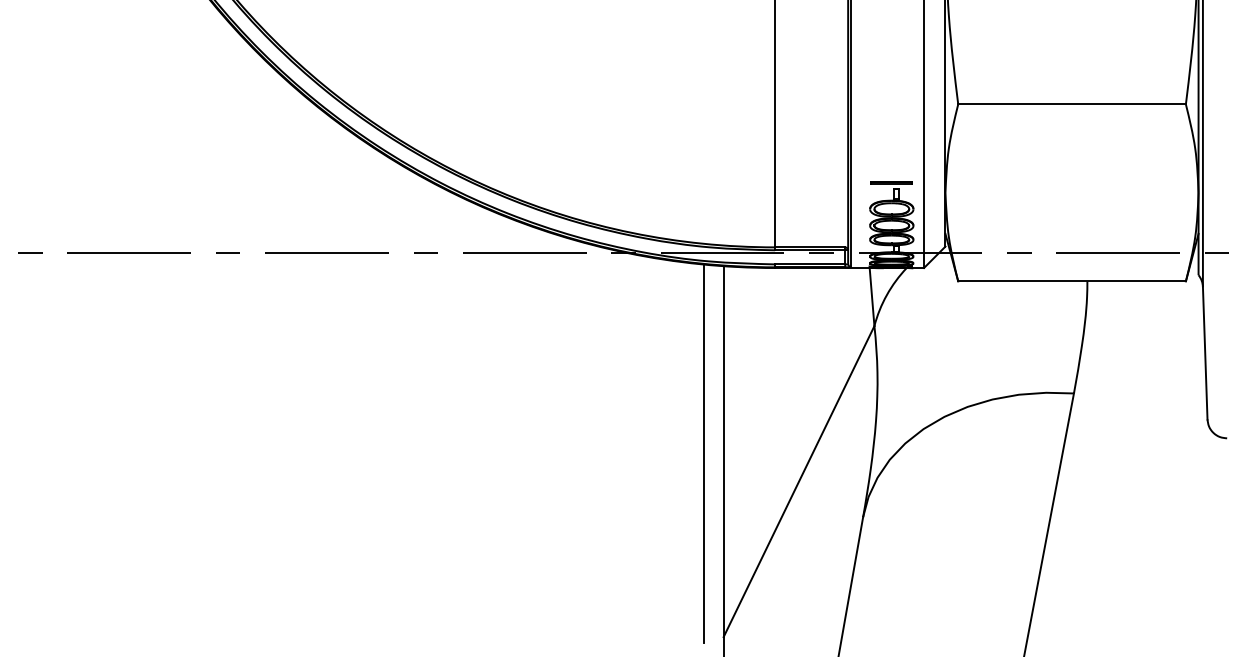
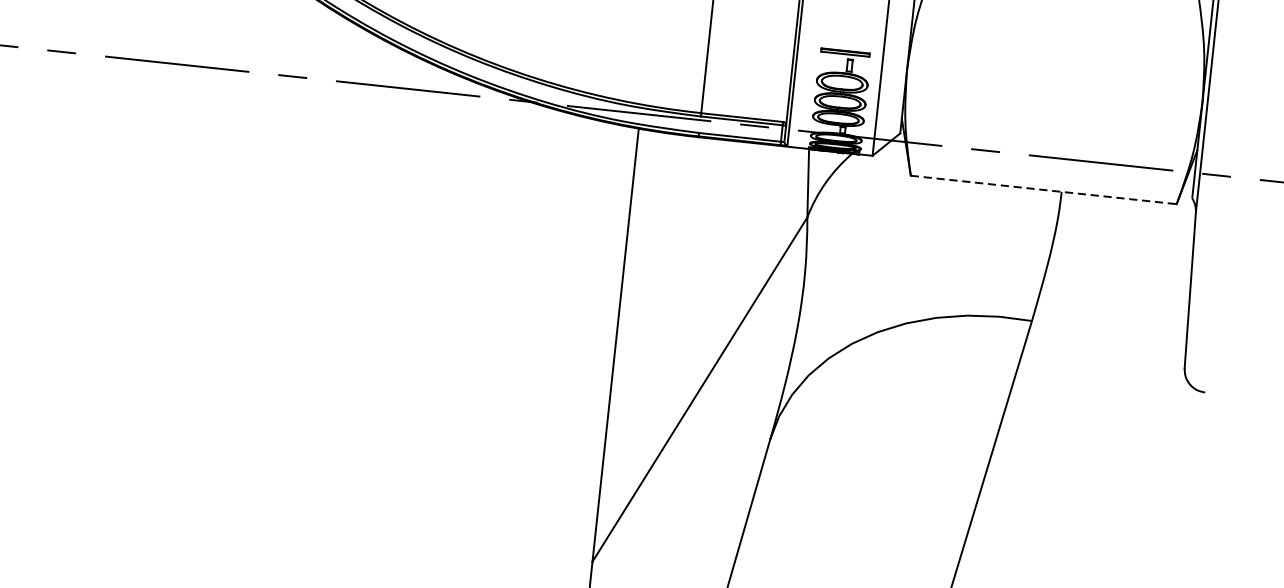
line: (1072, 281) -> (1044, 190), solid -> dashed
line: (704, 453) -> (593, 345), removed

